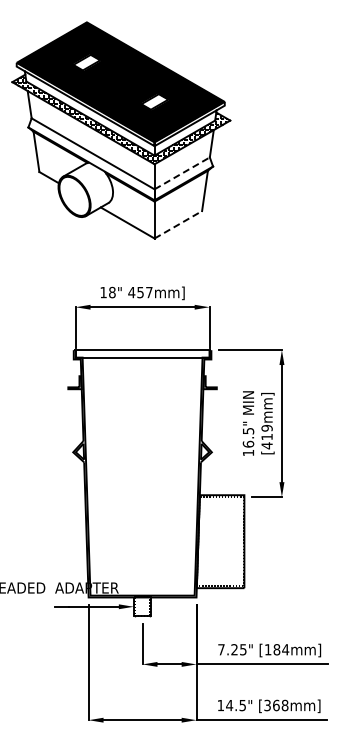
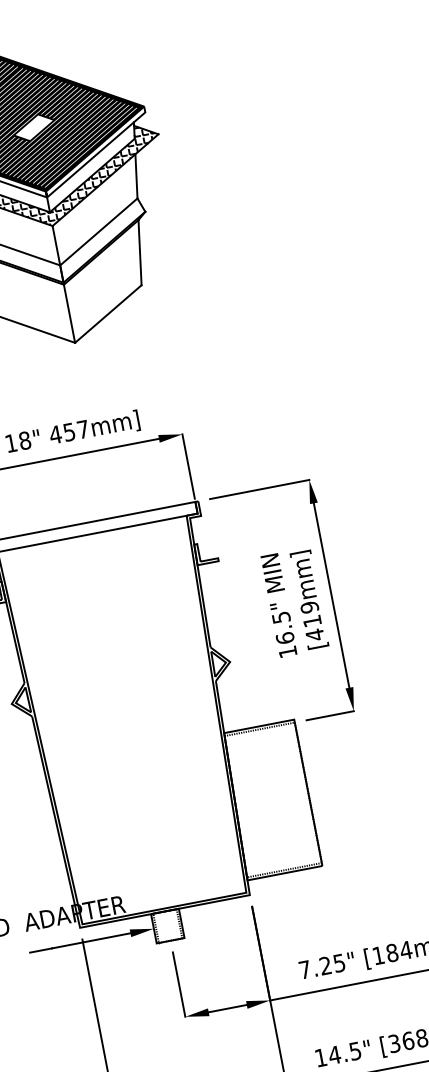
line: (182, 173) -> (99, 232), dashed -> solid
line: (178, 224) -> (108, 313), dashed -> solid

